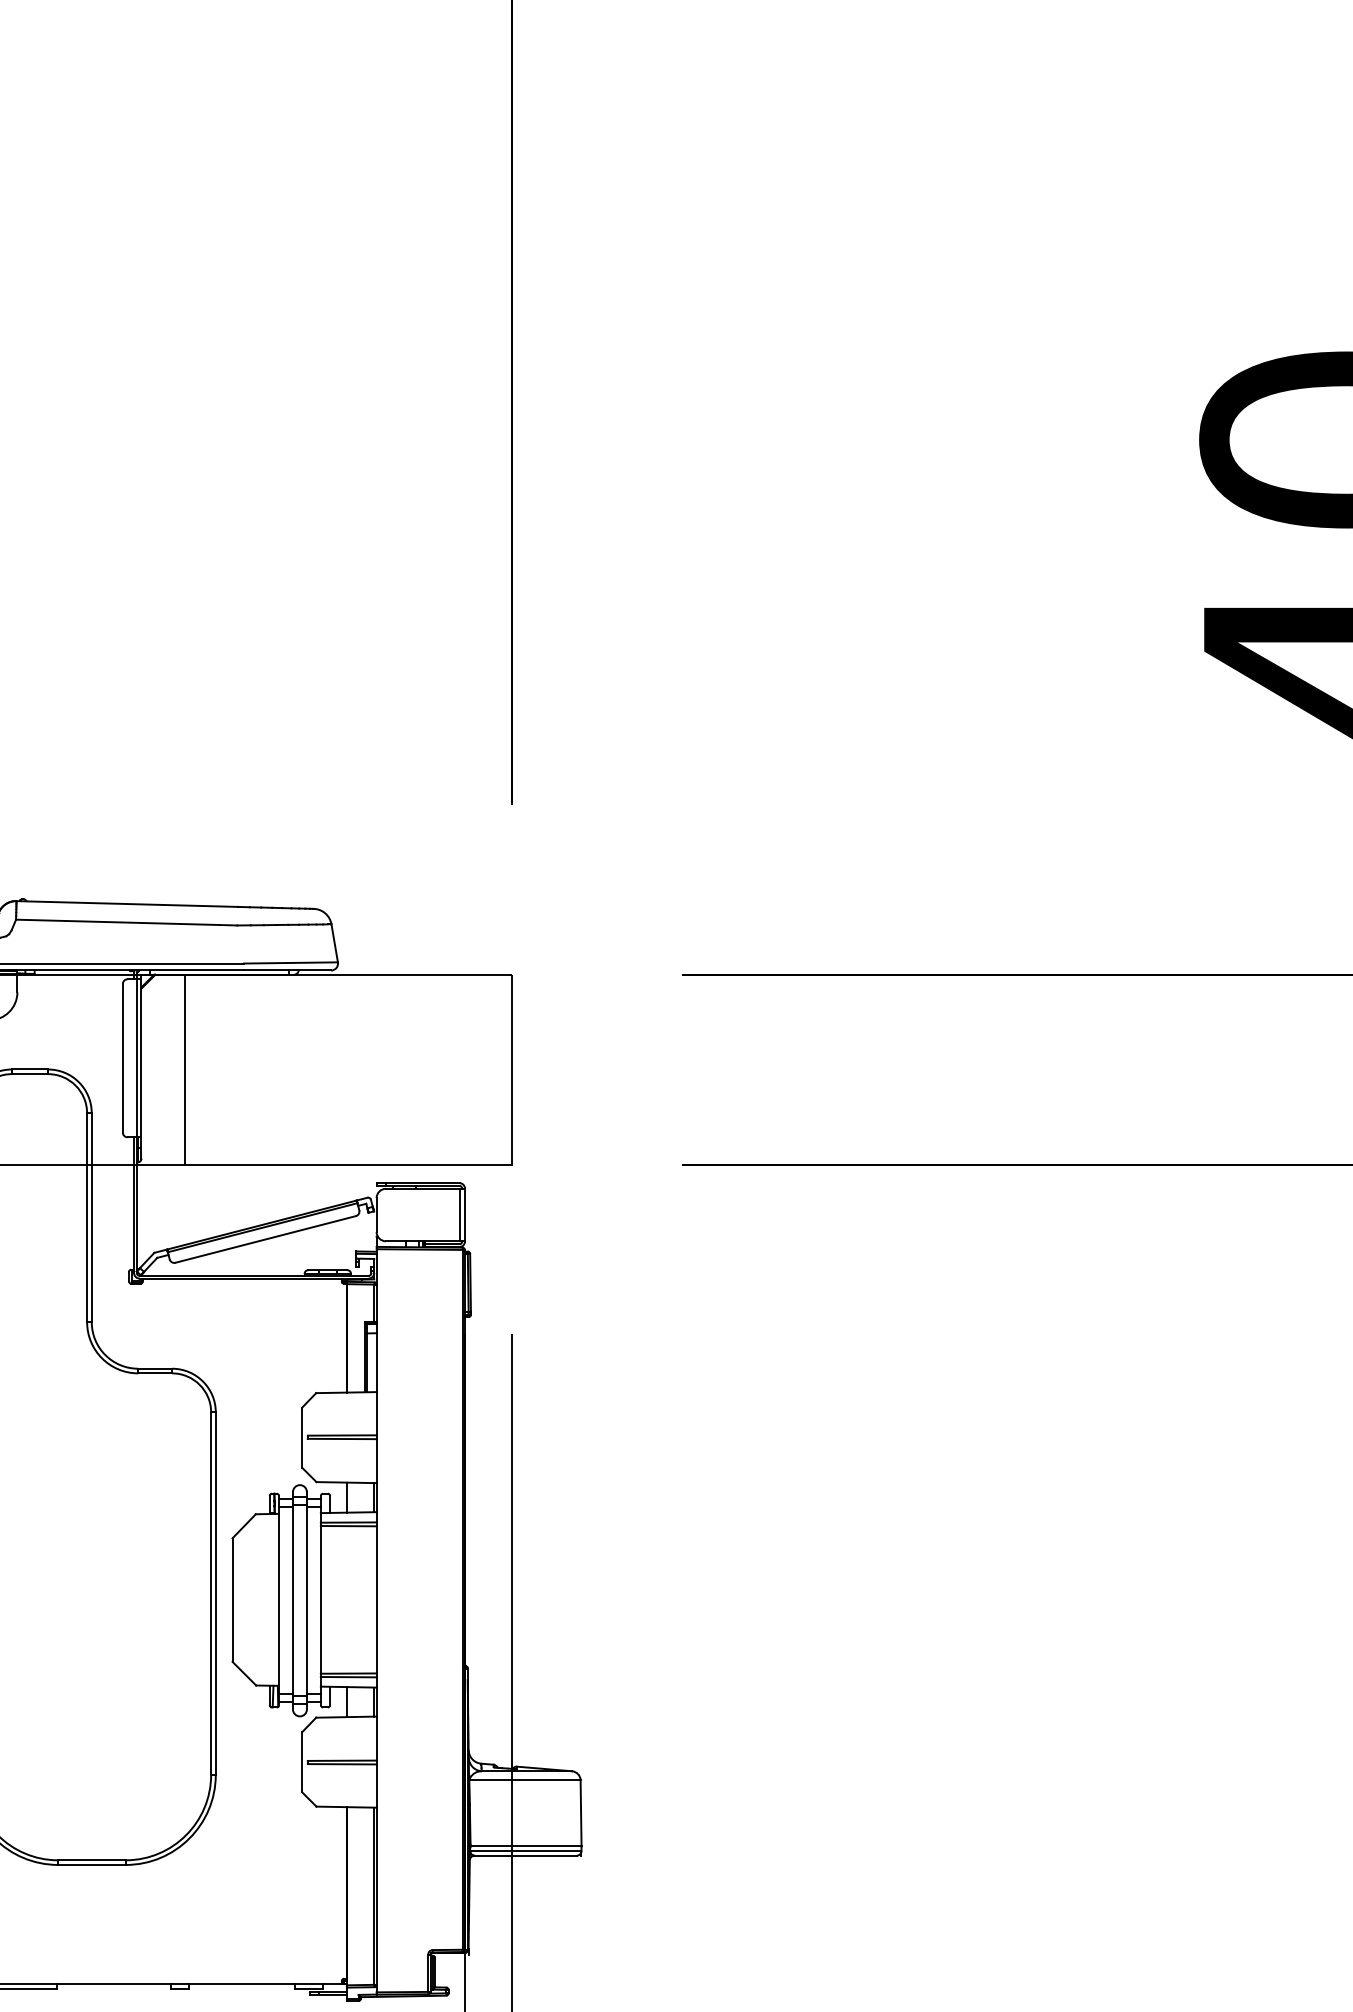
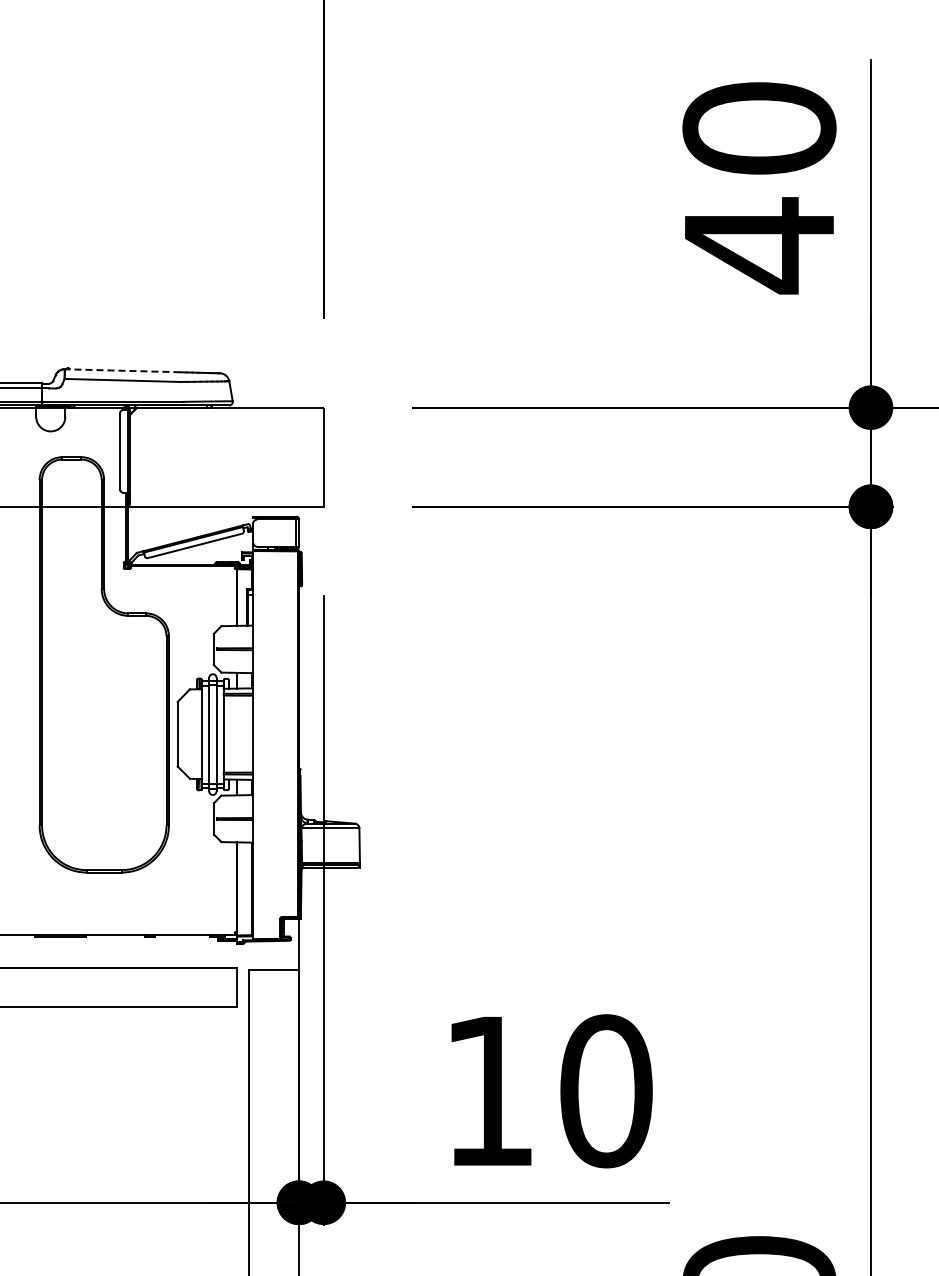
line: (126, 903) -> (122, 370), solid -> dashed
line: (184, 1068) -> (152, 456), removed

